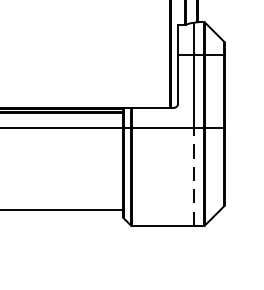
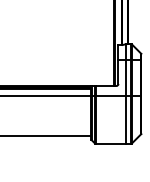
line: (194, 176) -> (126, 119), dashed -> solid

